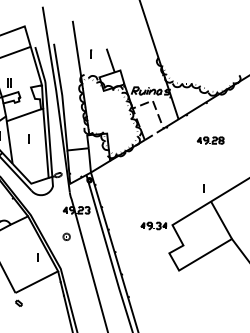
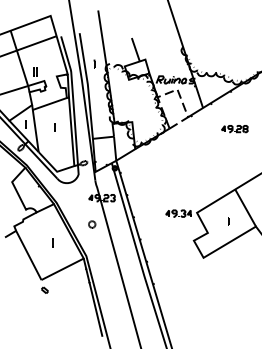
part: (91, 53) -> (94, 63), moved
part: (204, 188) -> (228, 221), moved
part: (37, 257) -> (52, 242), moved

